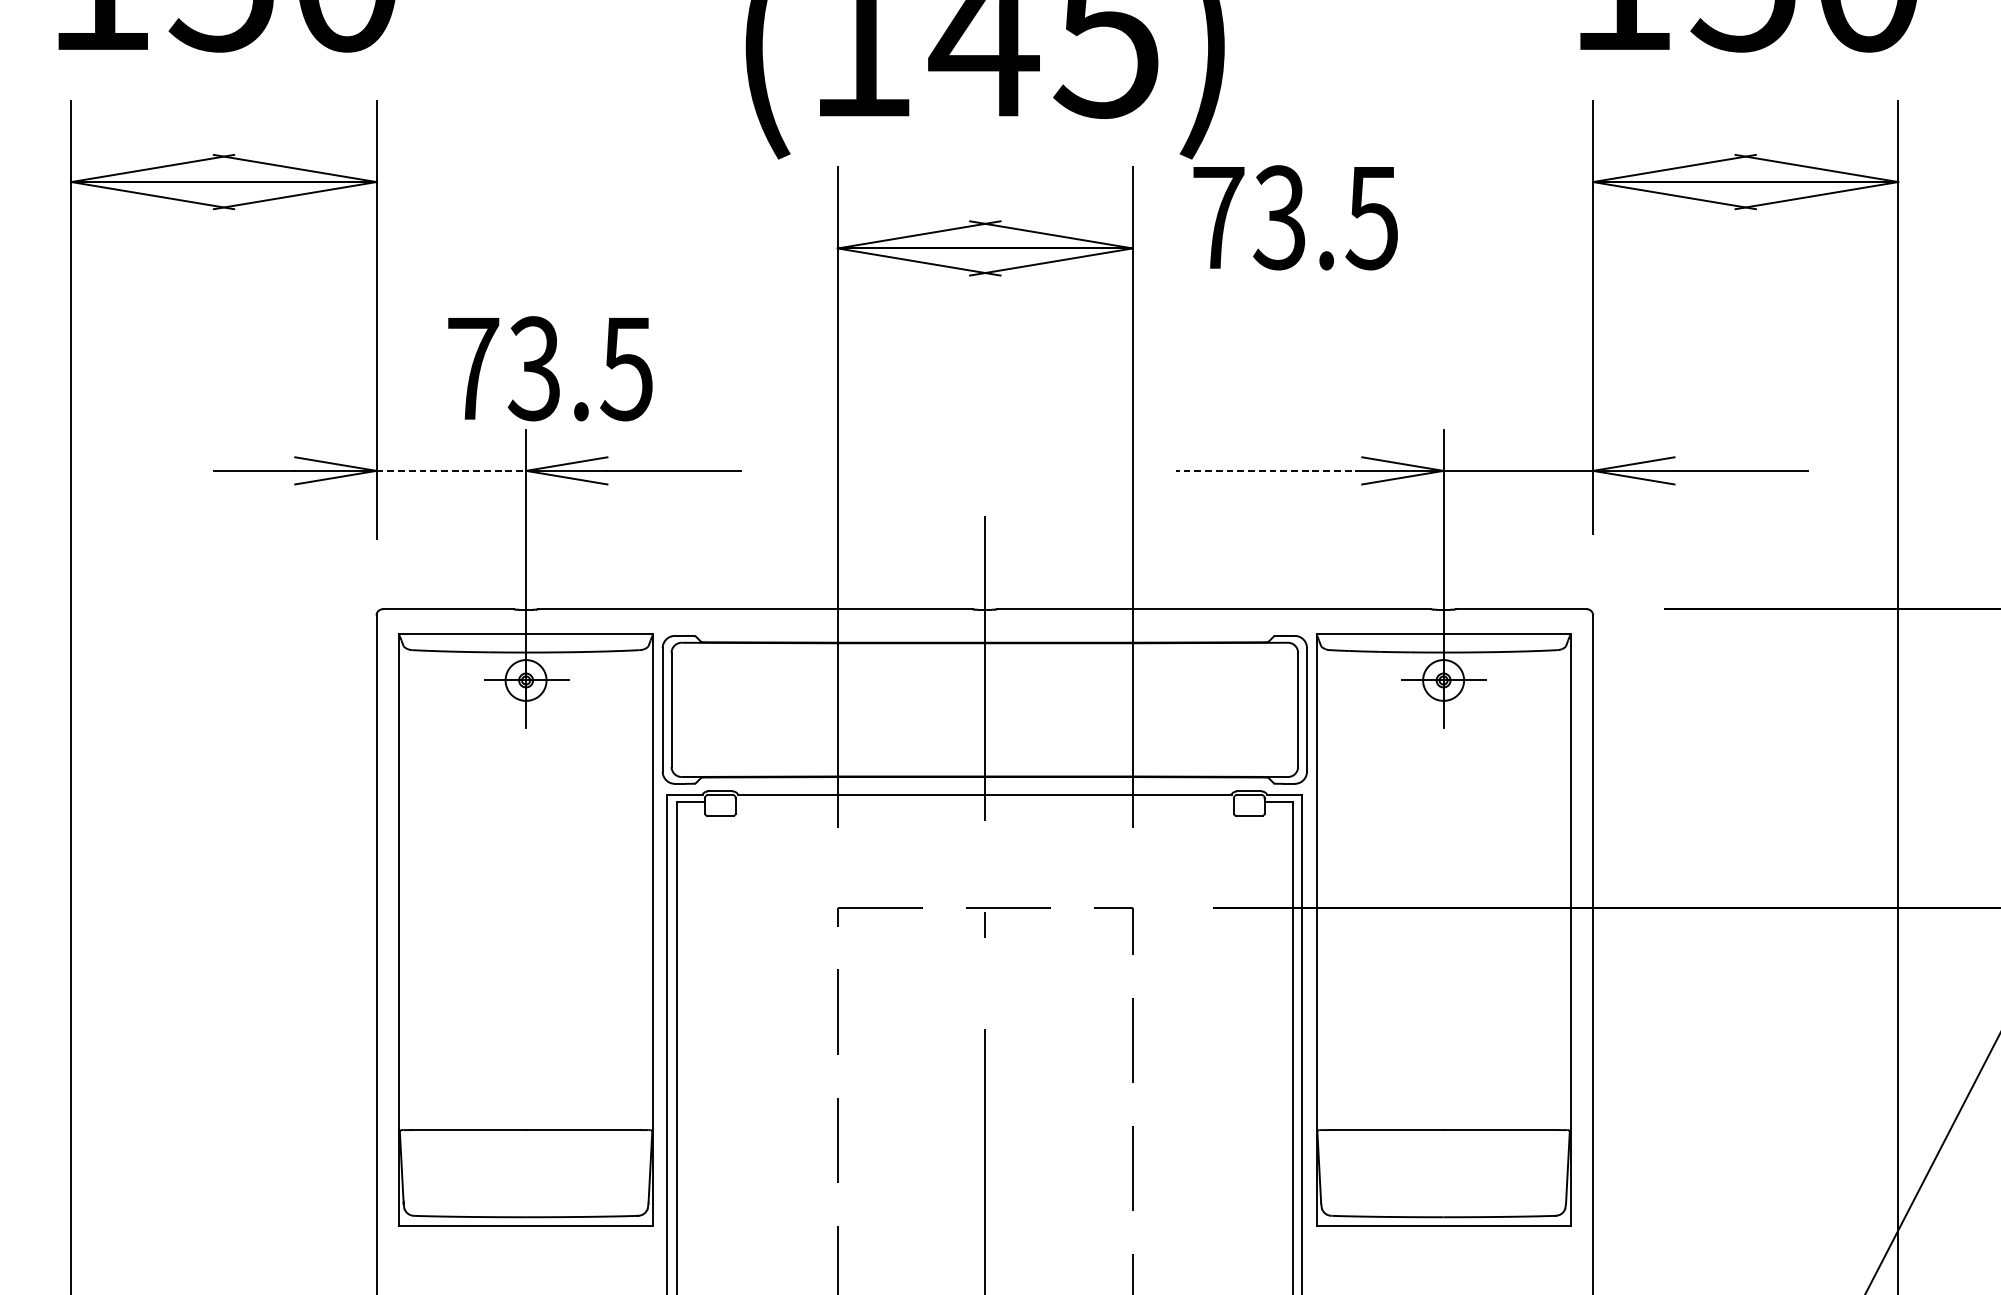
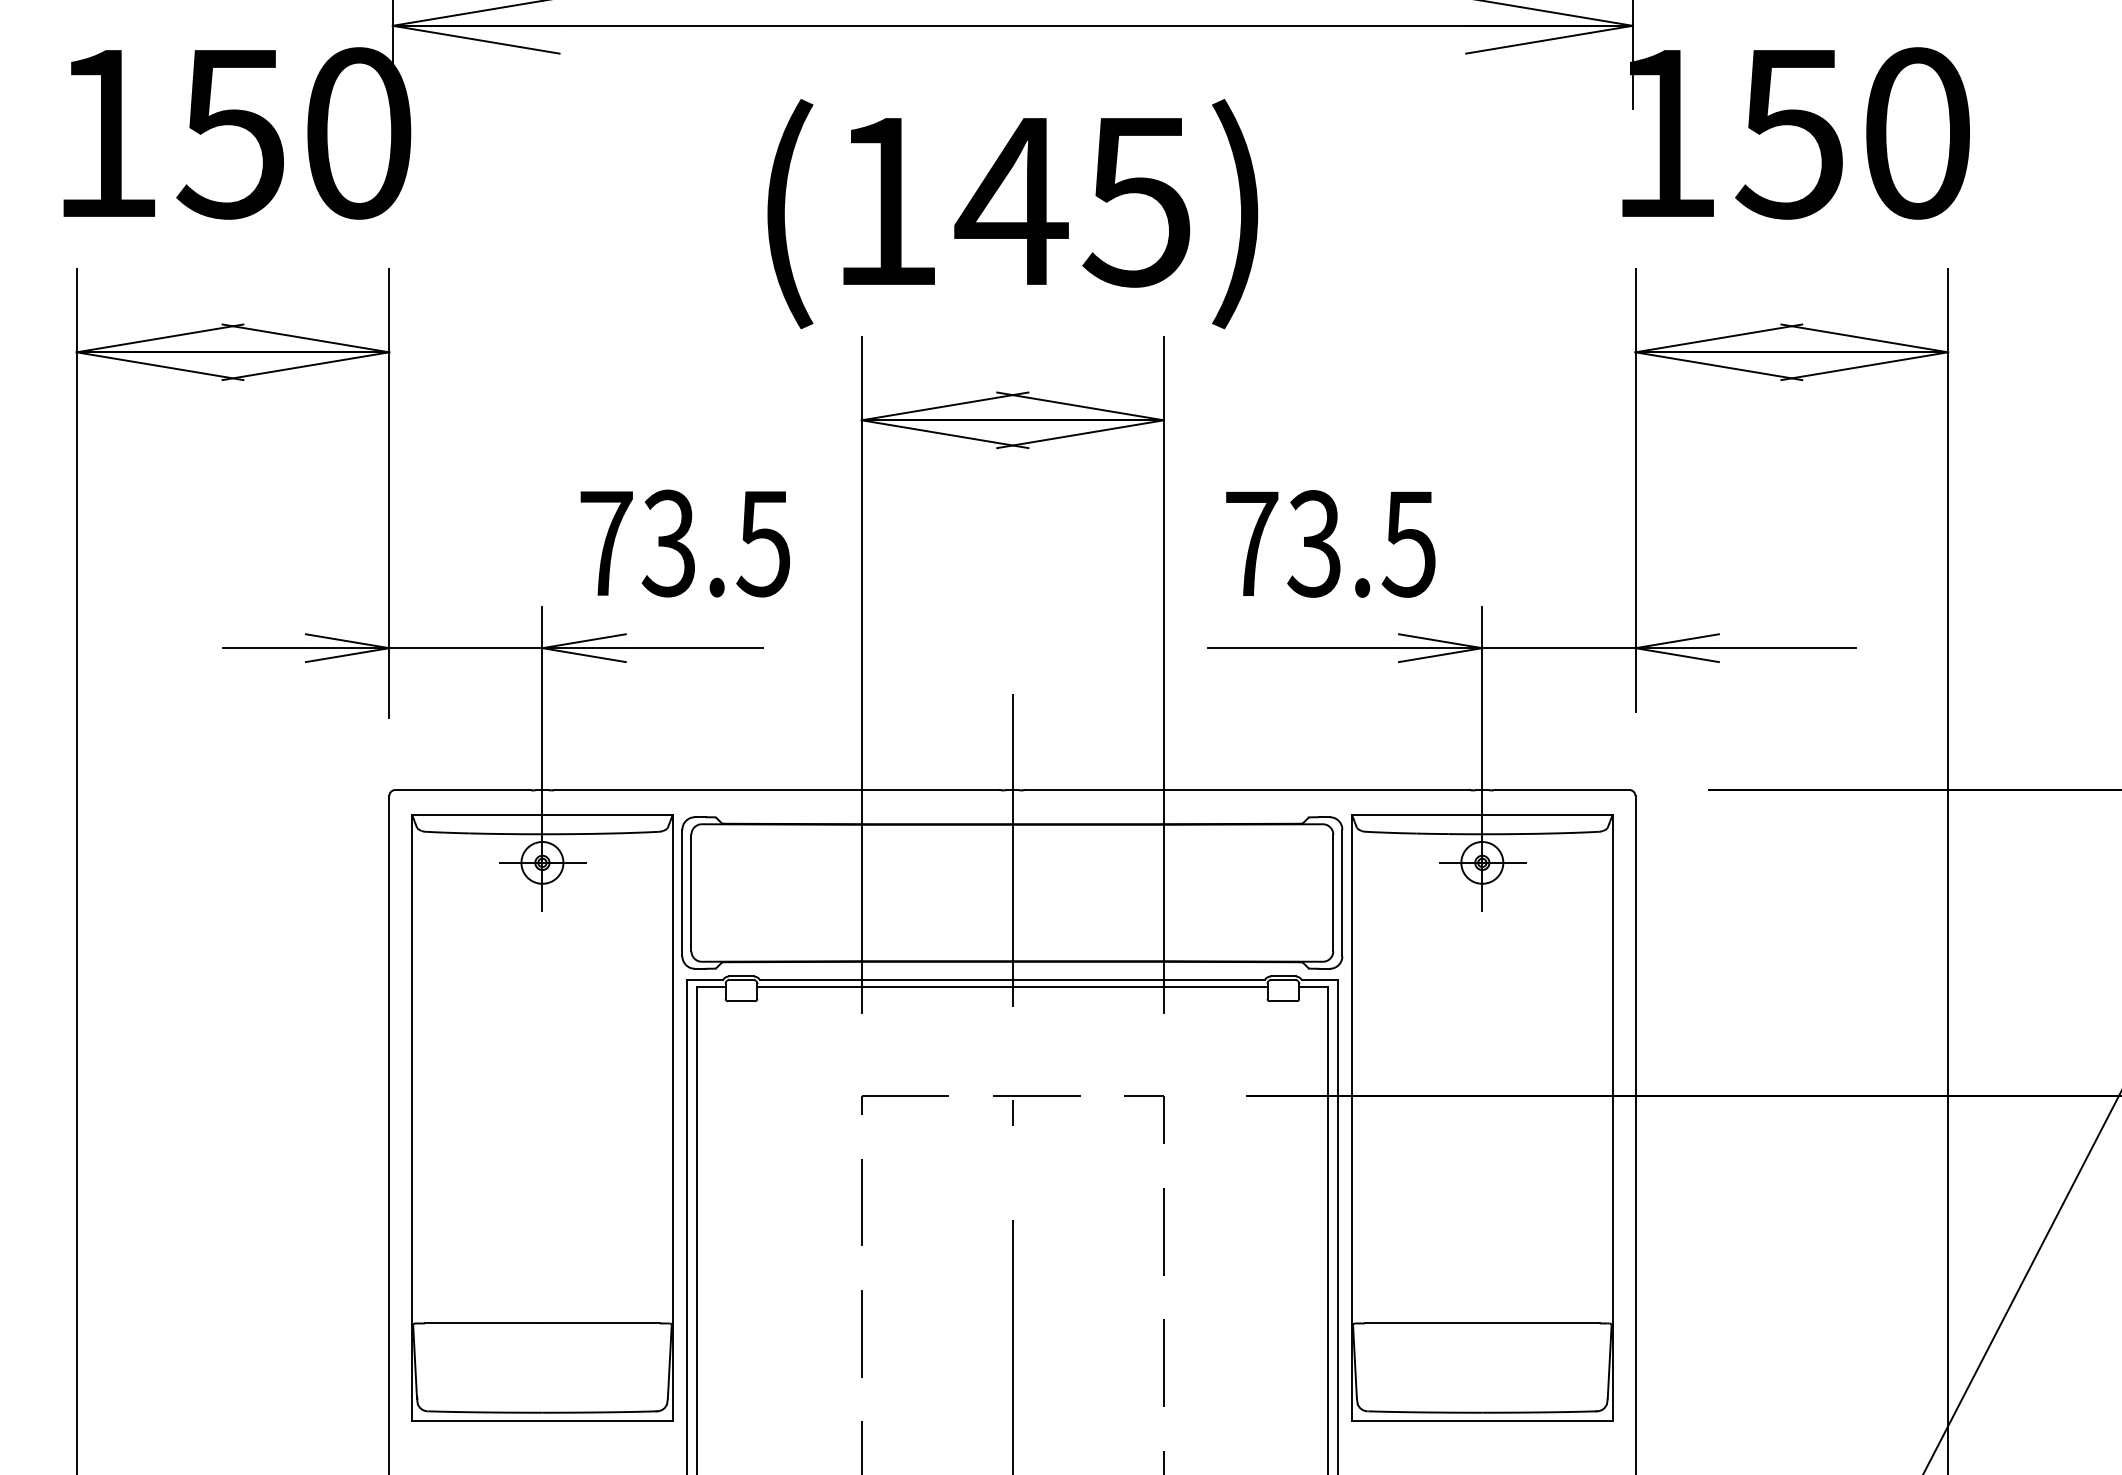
text: (1295, 217) -> (1330, 543), moved
text: (549, 368) -> (684, 543), moved
line: (450, 471) -> (465, 648), dashed -> solid
line: (1269, 471) -> (1303, 648), dashed -> solid
line: (984, 801) -> (1012, 986), added

